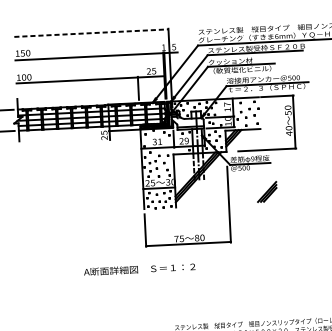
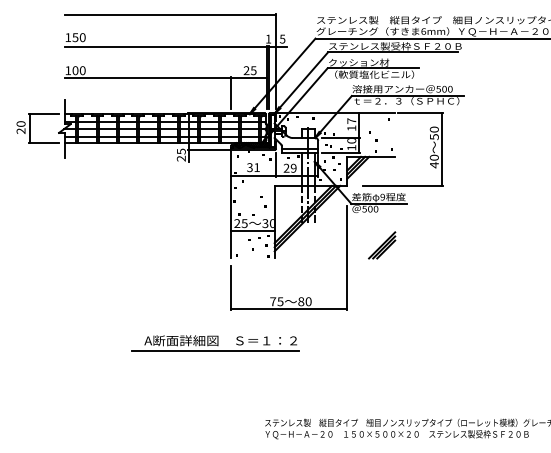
line: (91, 33) -> (170, 14), dashed -> solid
part: (267, 192) -> (382, 245), moved
line: (135, 276) -> (214, 350), added

